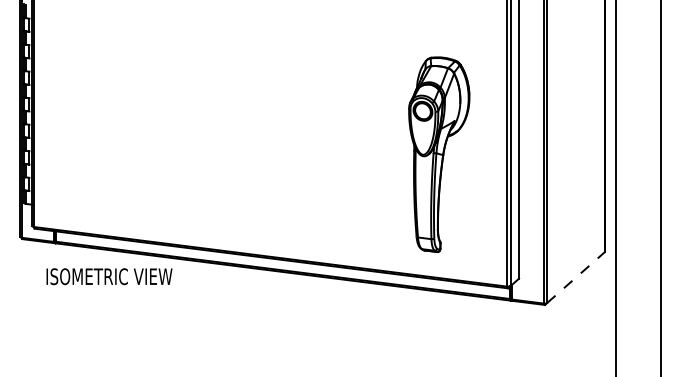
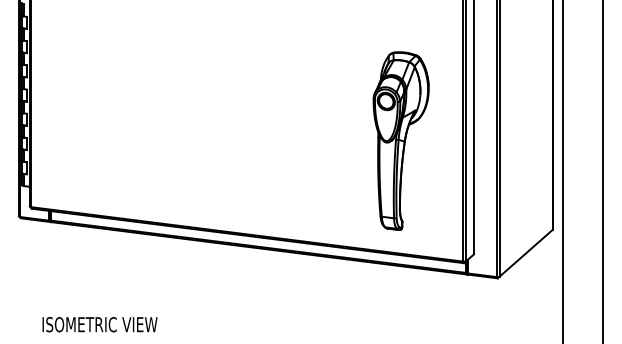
text: (109, 276) -> (100, 324), moved
line: (576, 277) -> (526, 253), dashed -> solid

